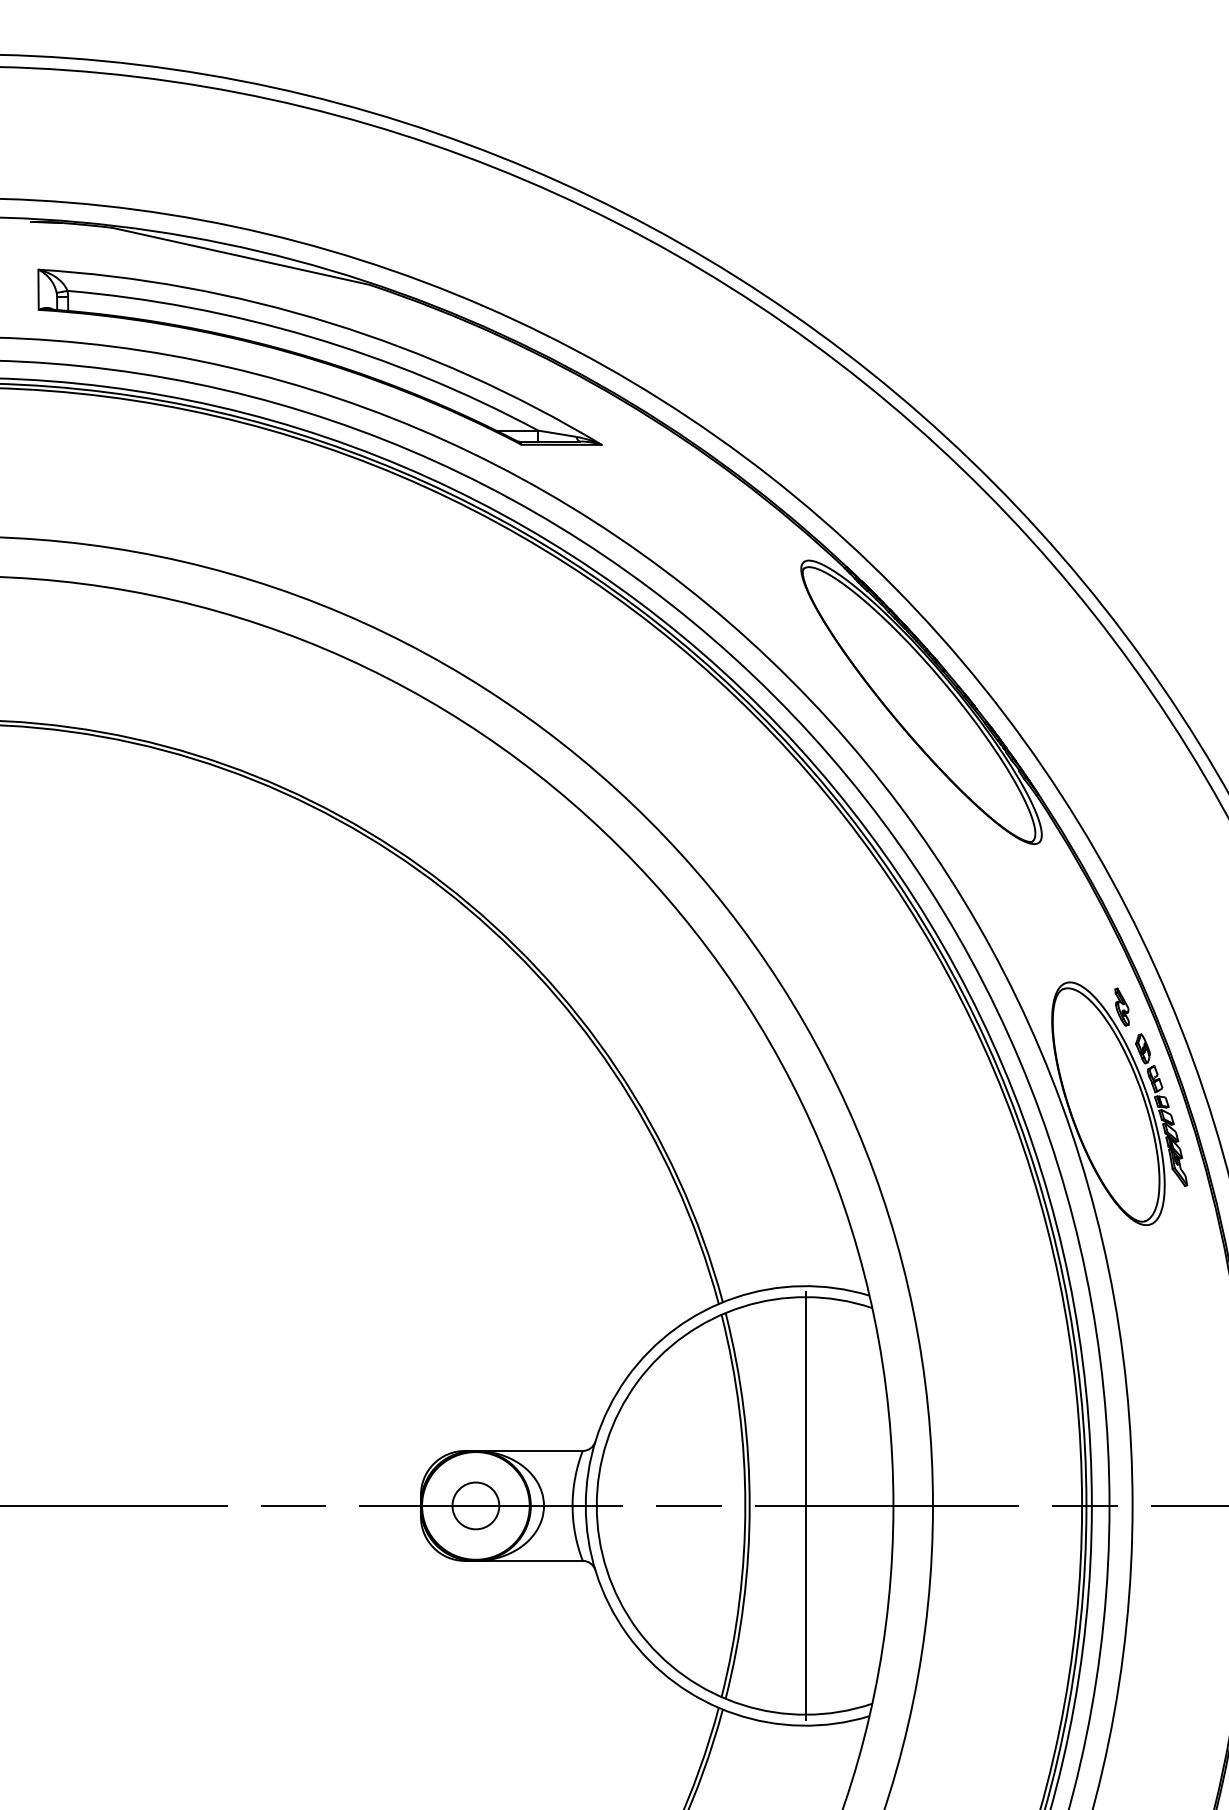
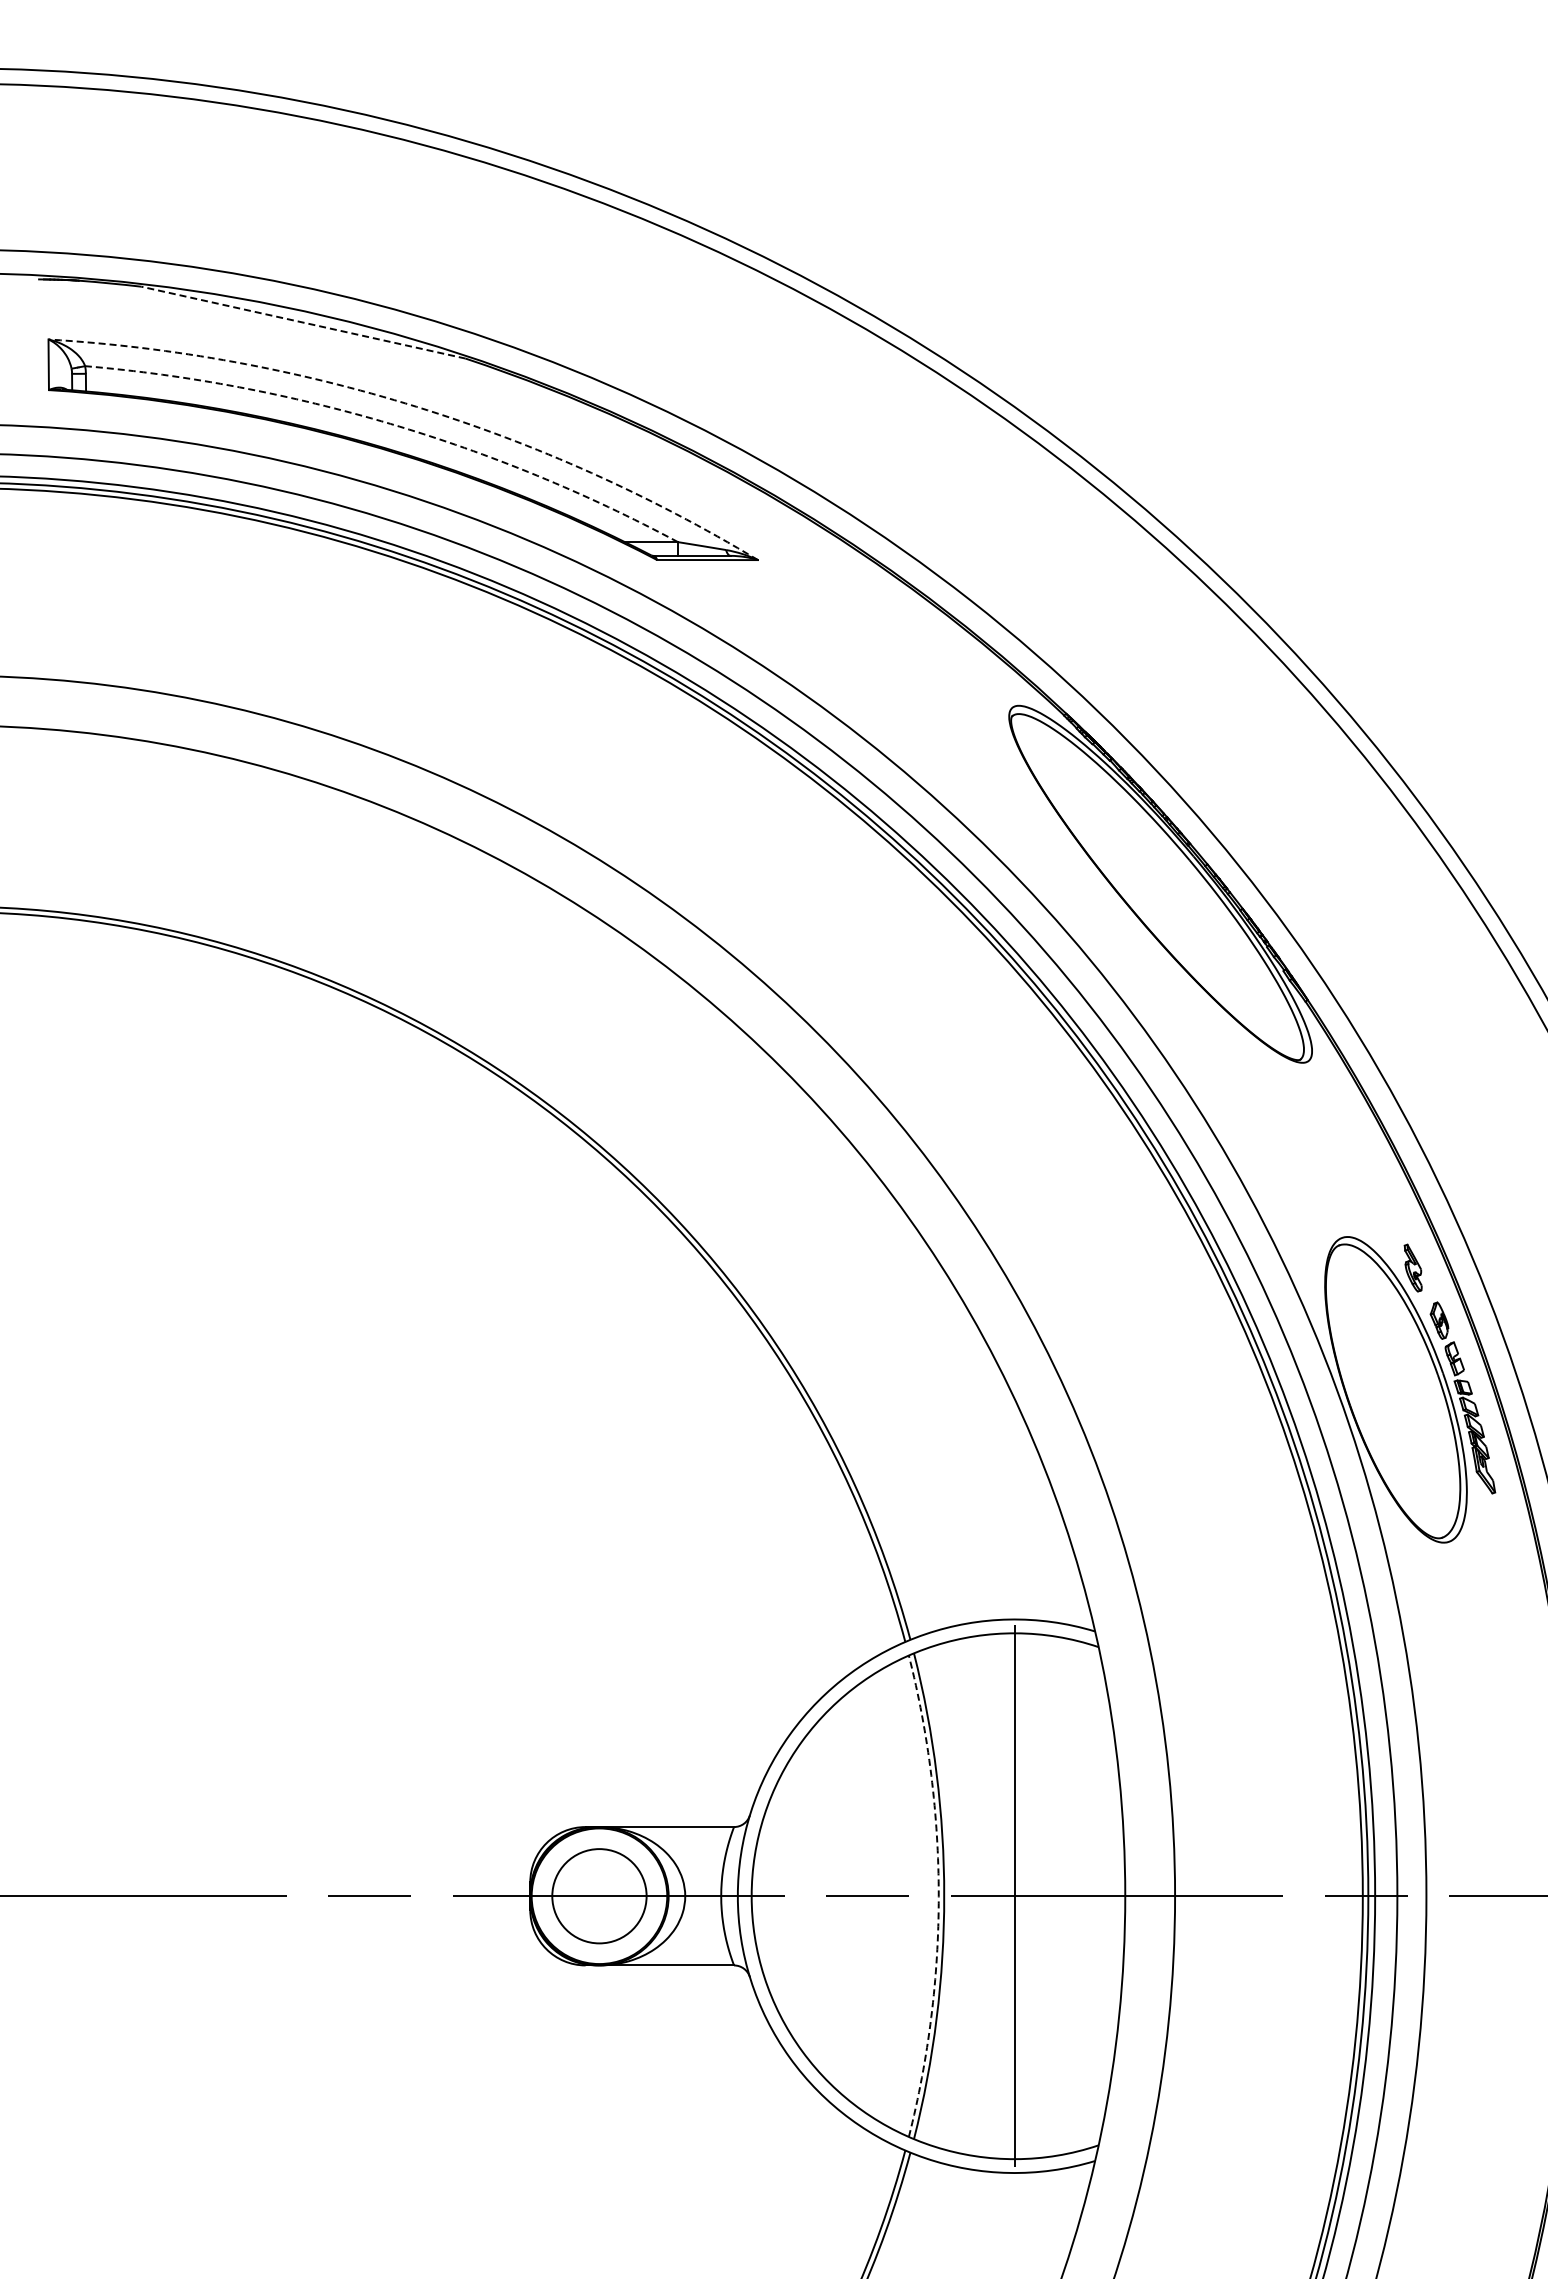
line: (240, 256) -> (303, 322), solid -> dashed
arc: (330, 322) -> (416, 406), solid -> dashed
arc: (309, 336) -> (390, 423), solid -> dashed
circle: (475, 1505) -> (598, 1895), size x1.6
arc: (745, 1506) -> (938, 1896), solid -> dashed

